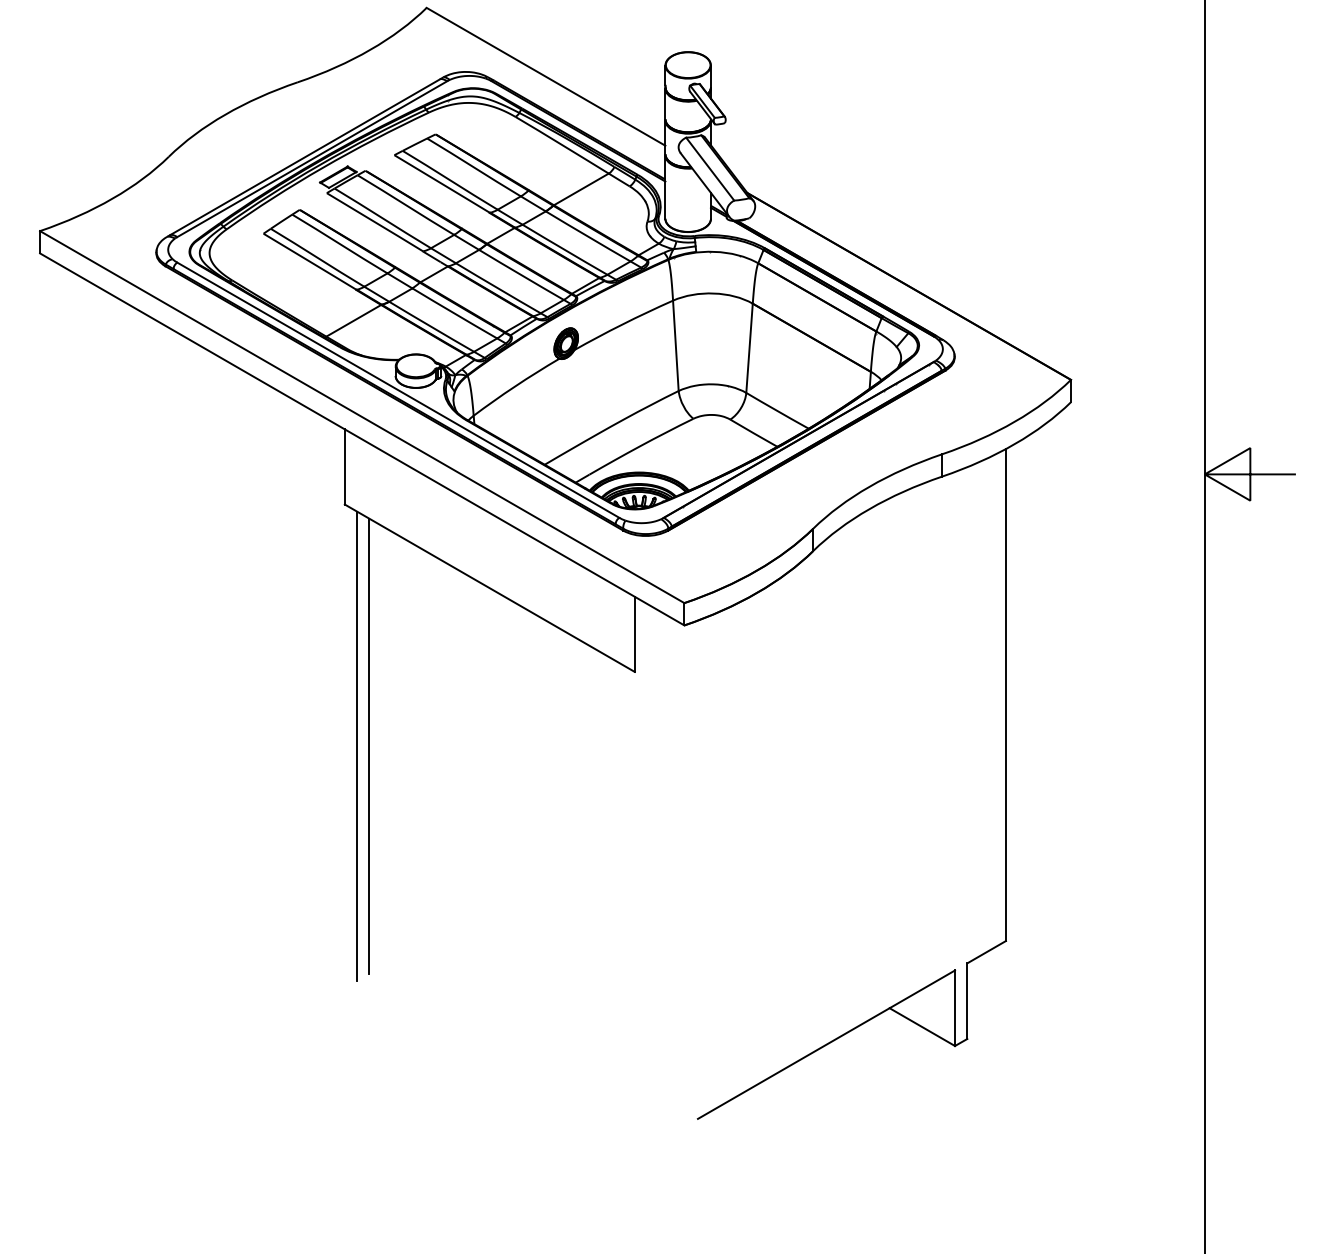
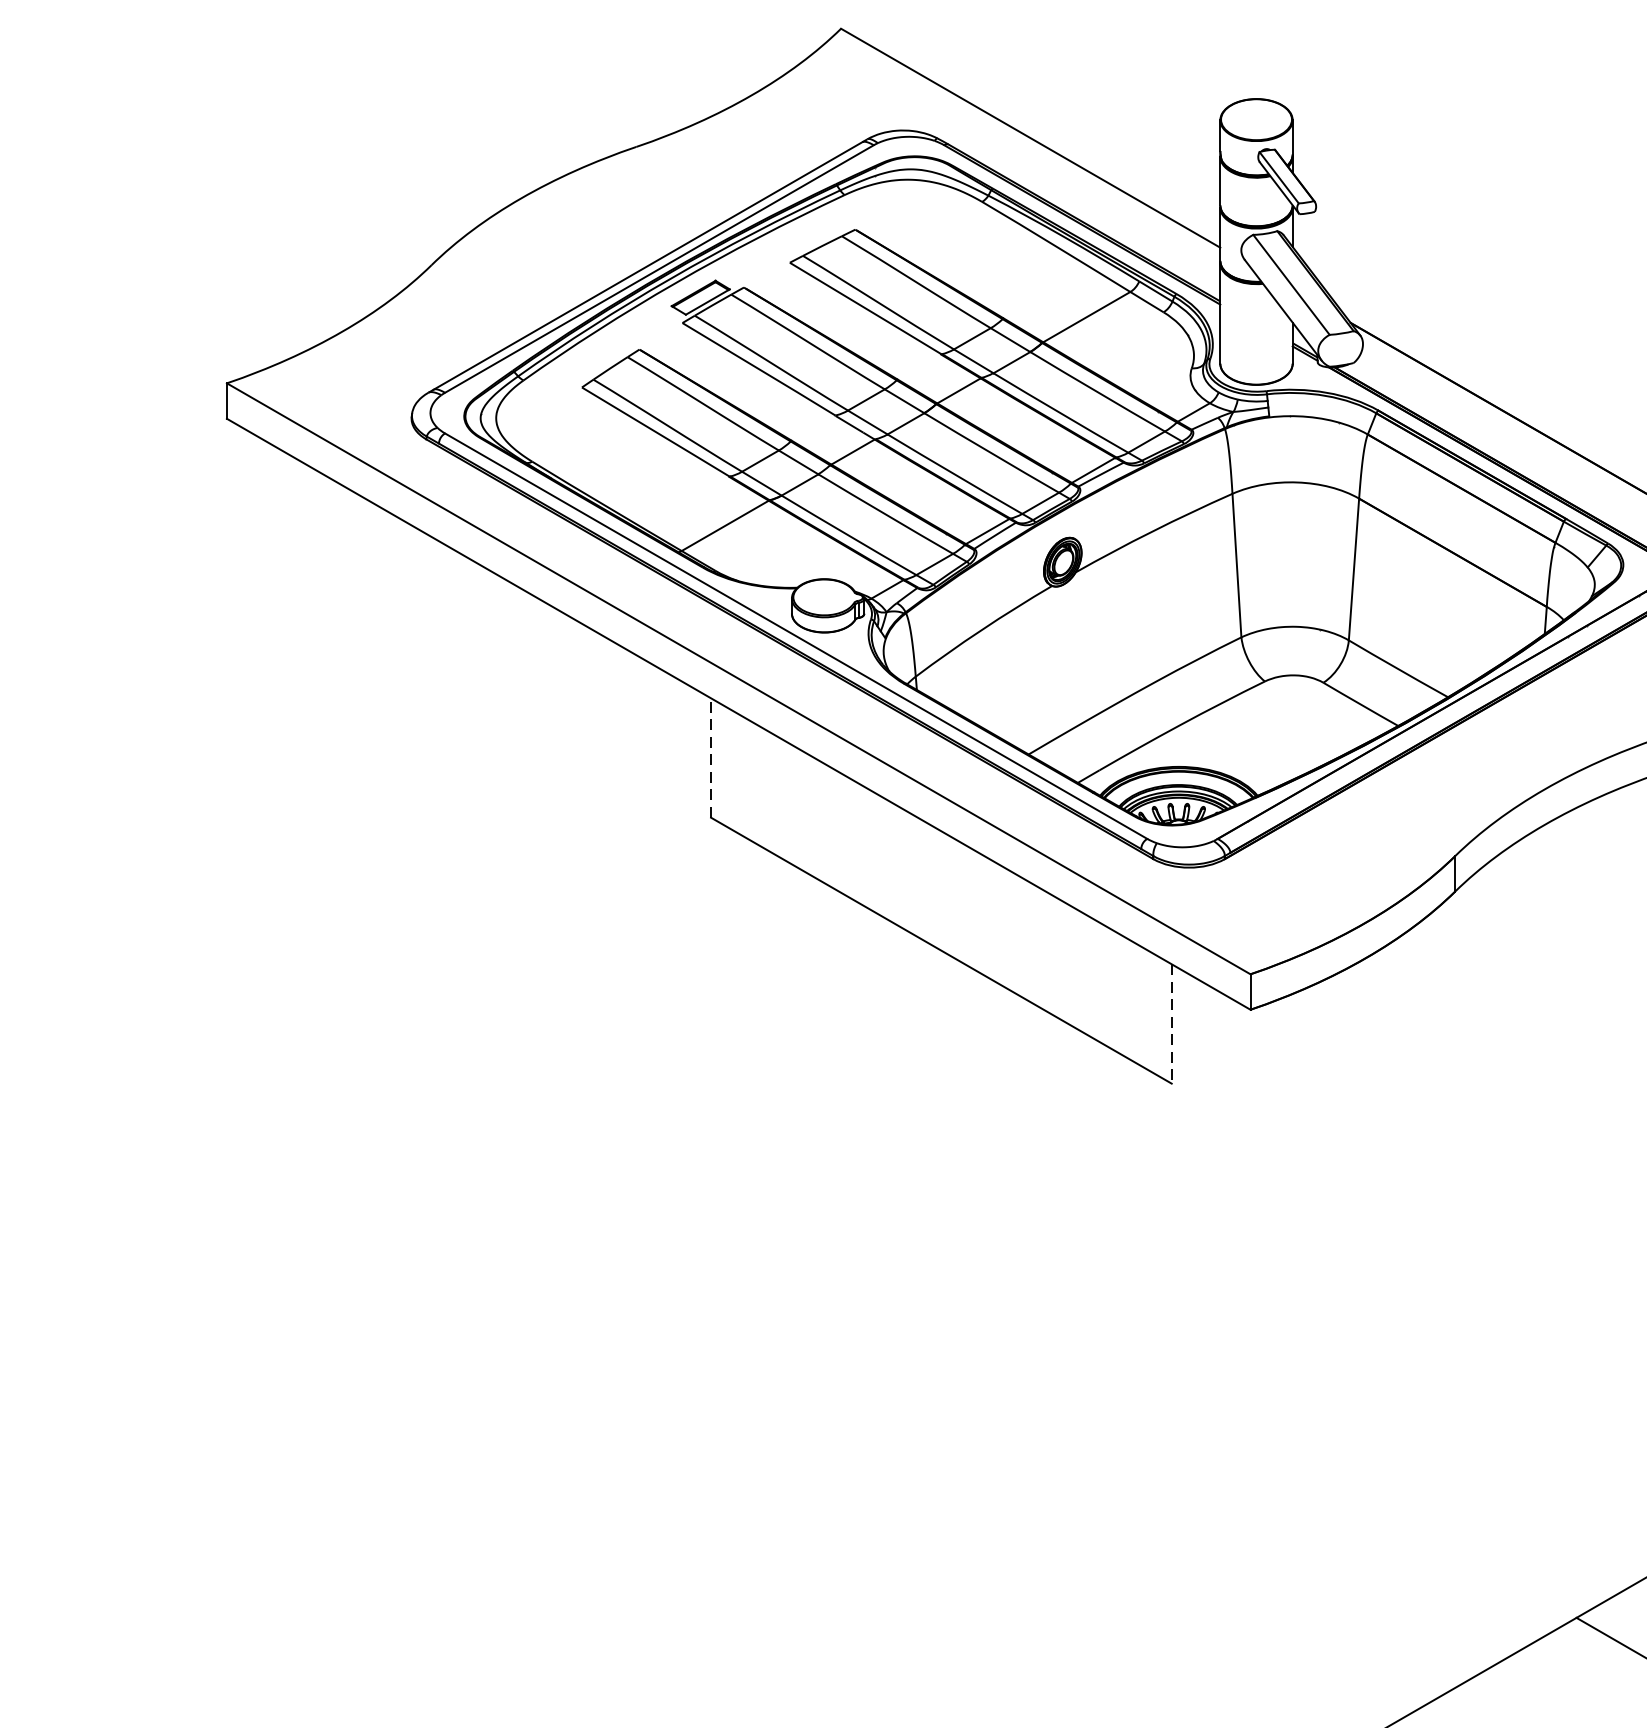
line: (344, 466) -> (710, 757), solid -> dashed
line: (634, 634) -> (1171, 1024), solid -> dashed
line: (357, 745) -> (731, 1200), removed
line: (369, 745) -> (750, 1200), removed

